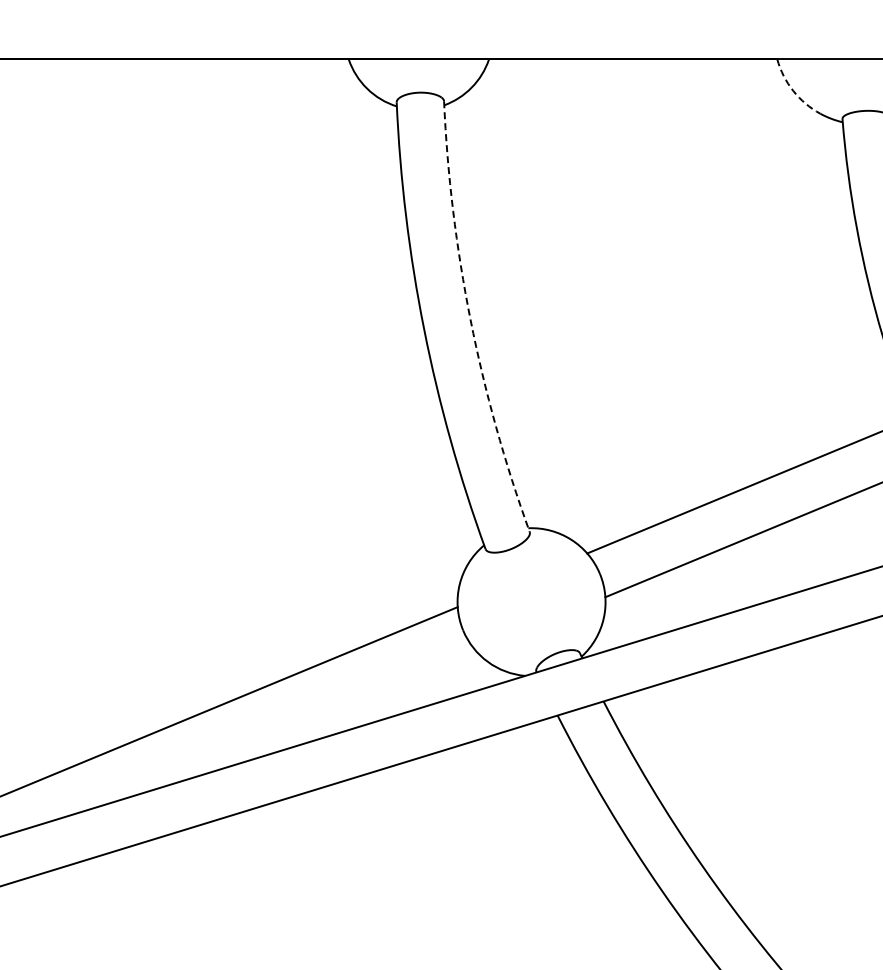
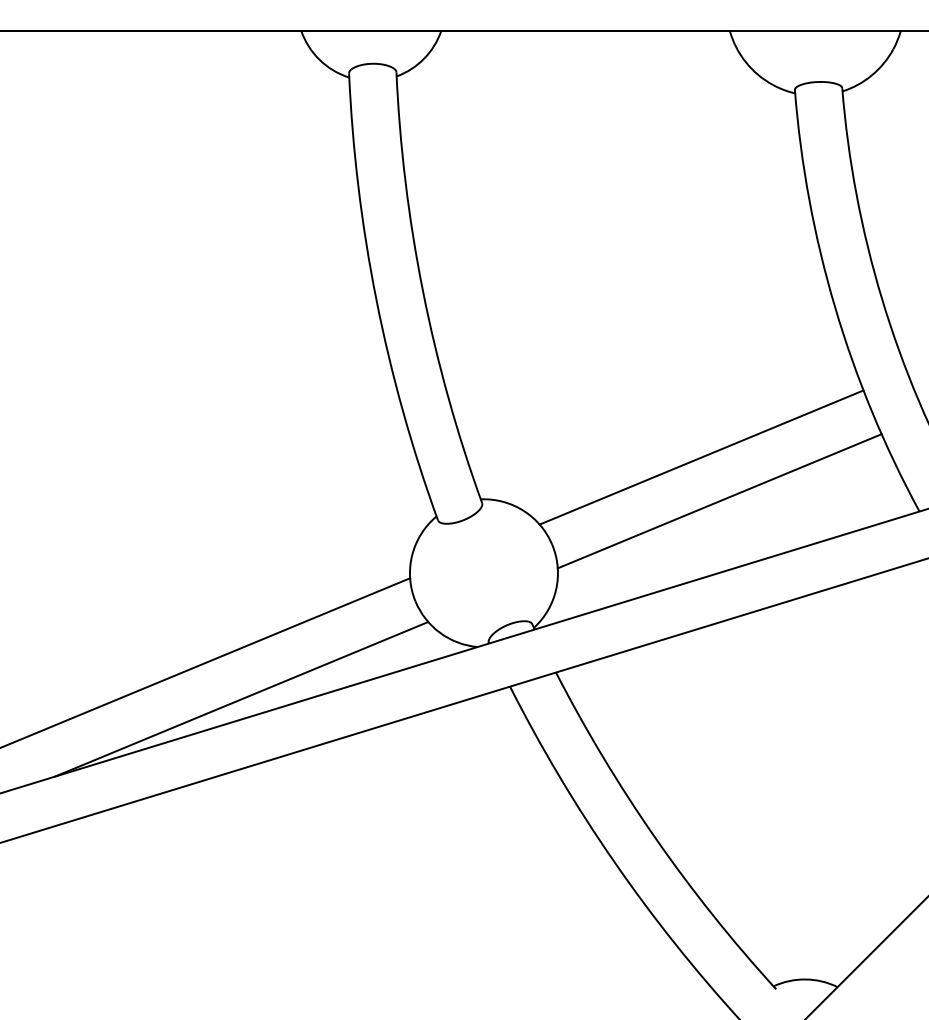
arc: (793, 91) -> (745, 62), dashed -> solid
arc: (470, 320) -> (422, 291), dashed -> solid
line: (289, 728) -> (241, 699), added

